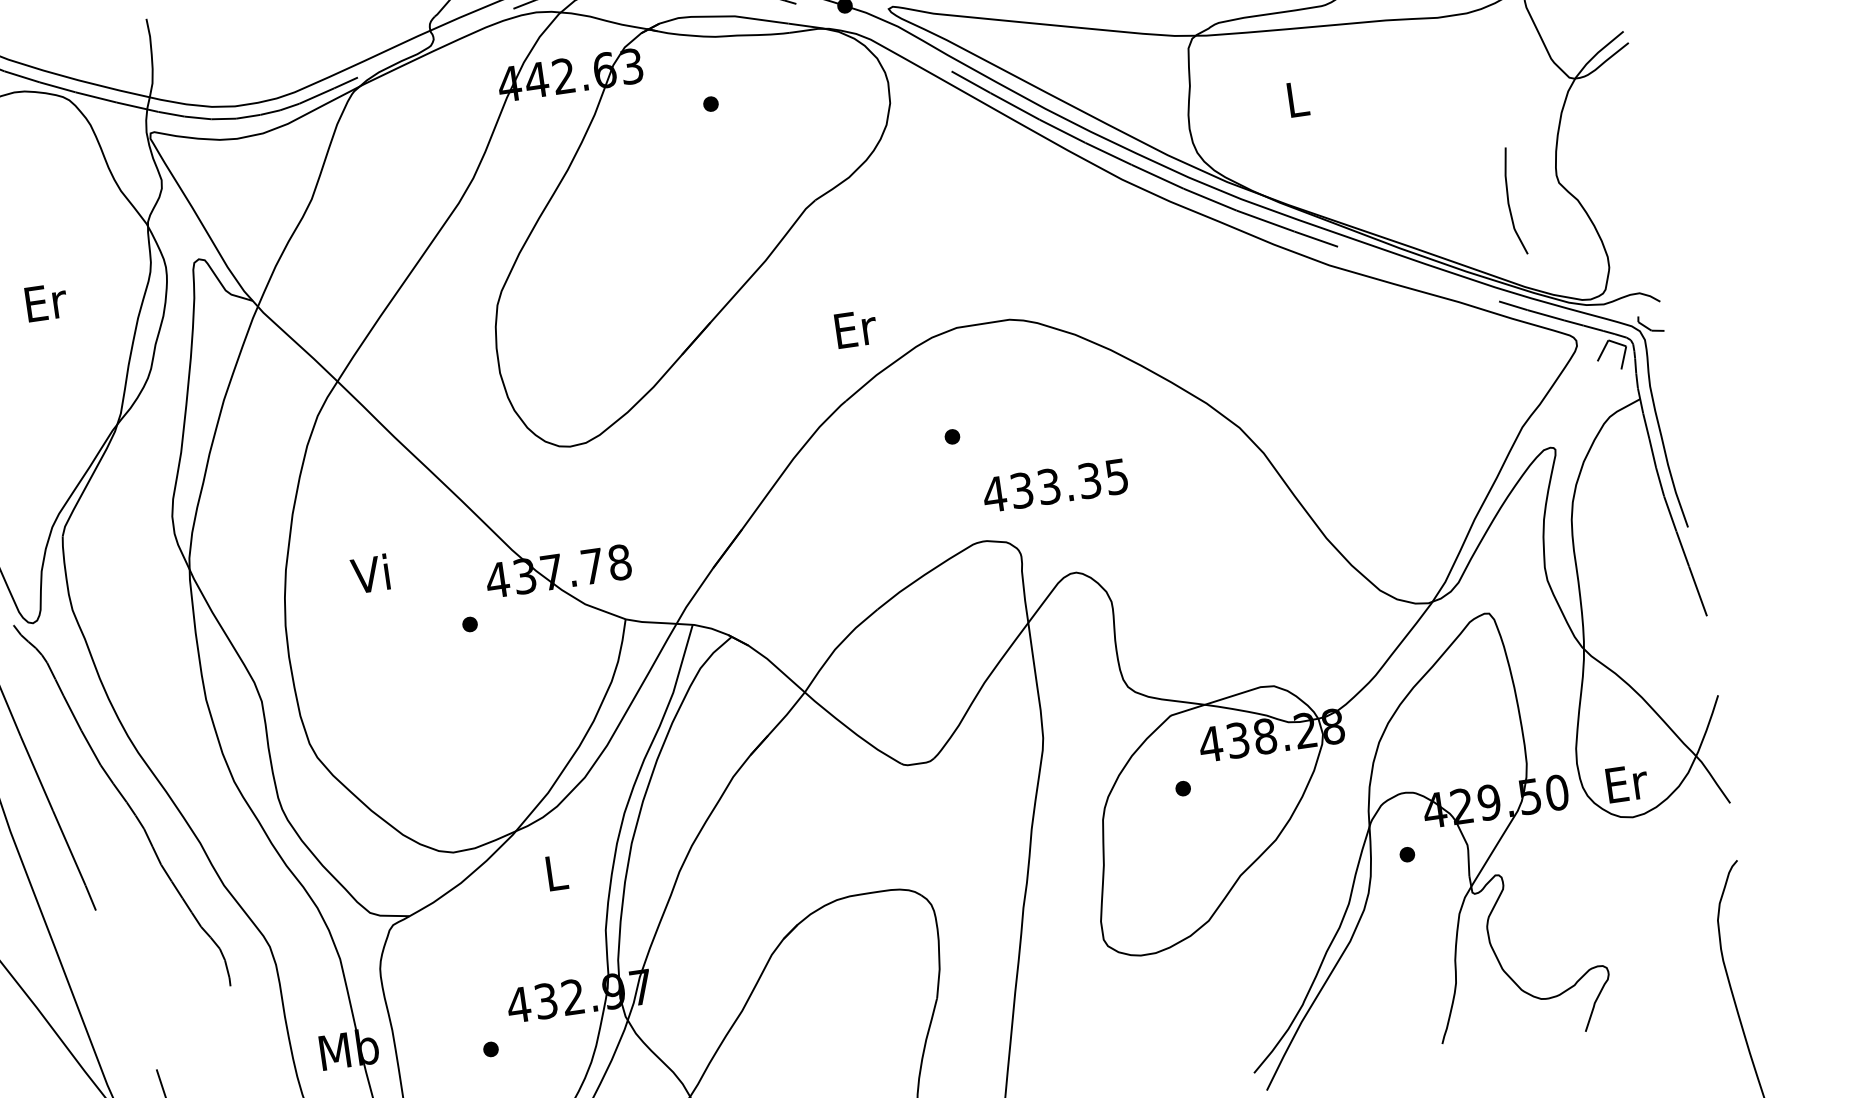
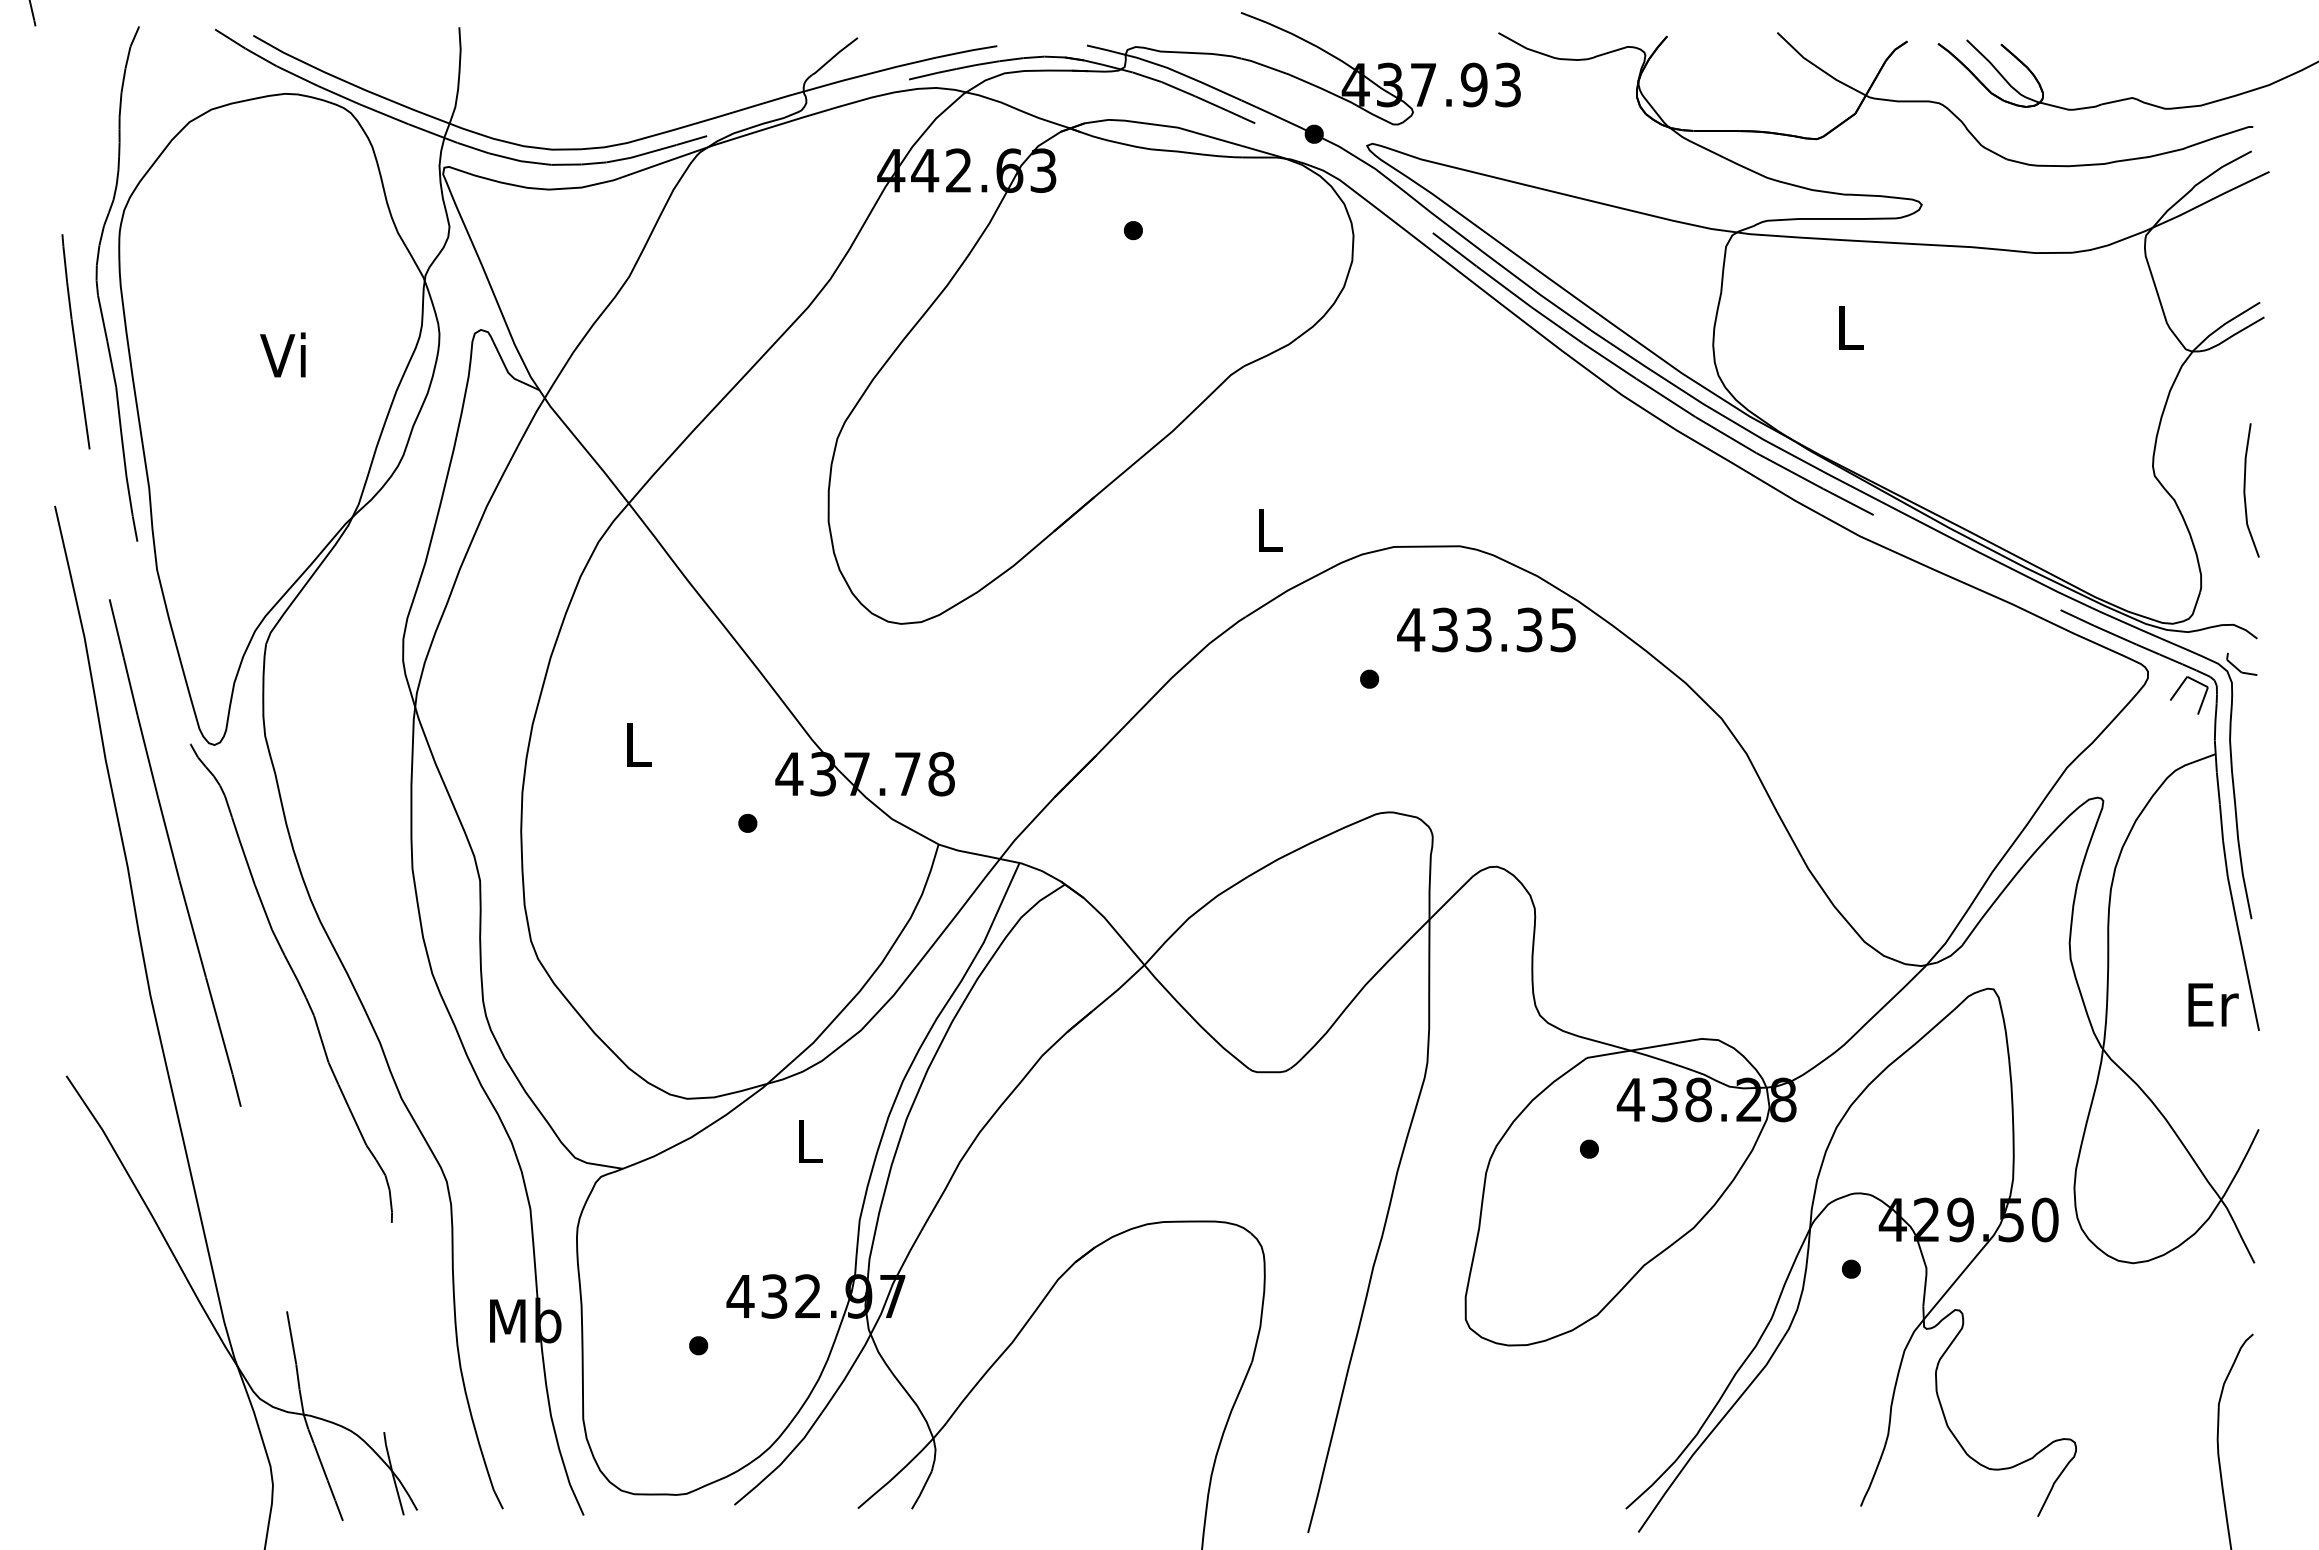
curve: (1509, 202) -> (2245, 490), moved
text: (45, 301) -> (286, 354), Er -> Vi
text: (856, 328) -> (1271, 530), Er -> L
text: (1055, 485) -> (1486, 629), moved
text: (369, 573) -> (634, 743), Vi -> L
text: (1627, 783) -> (2213, 1004), moved

